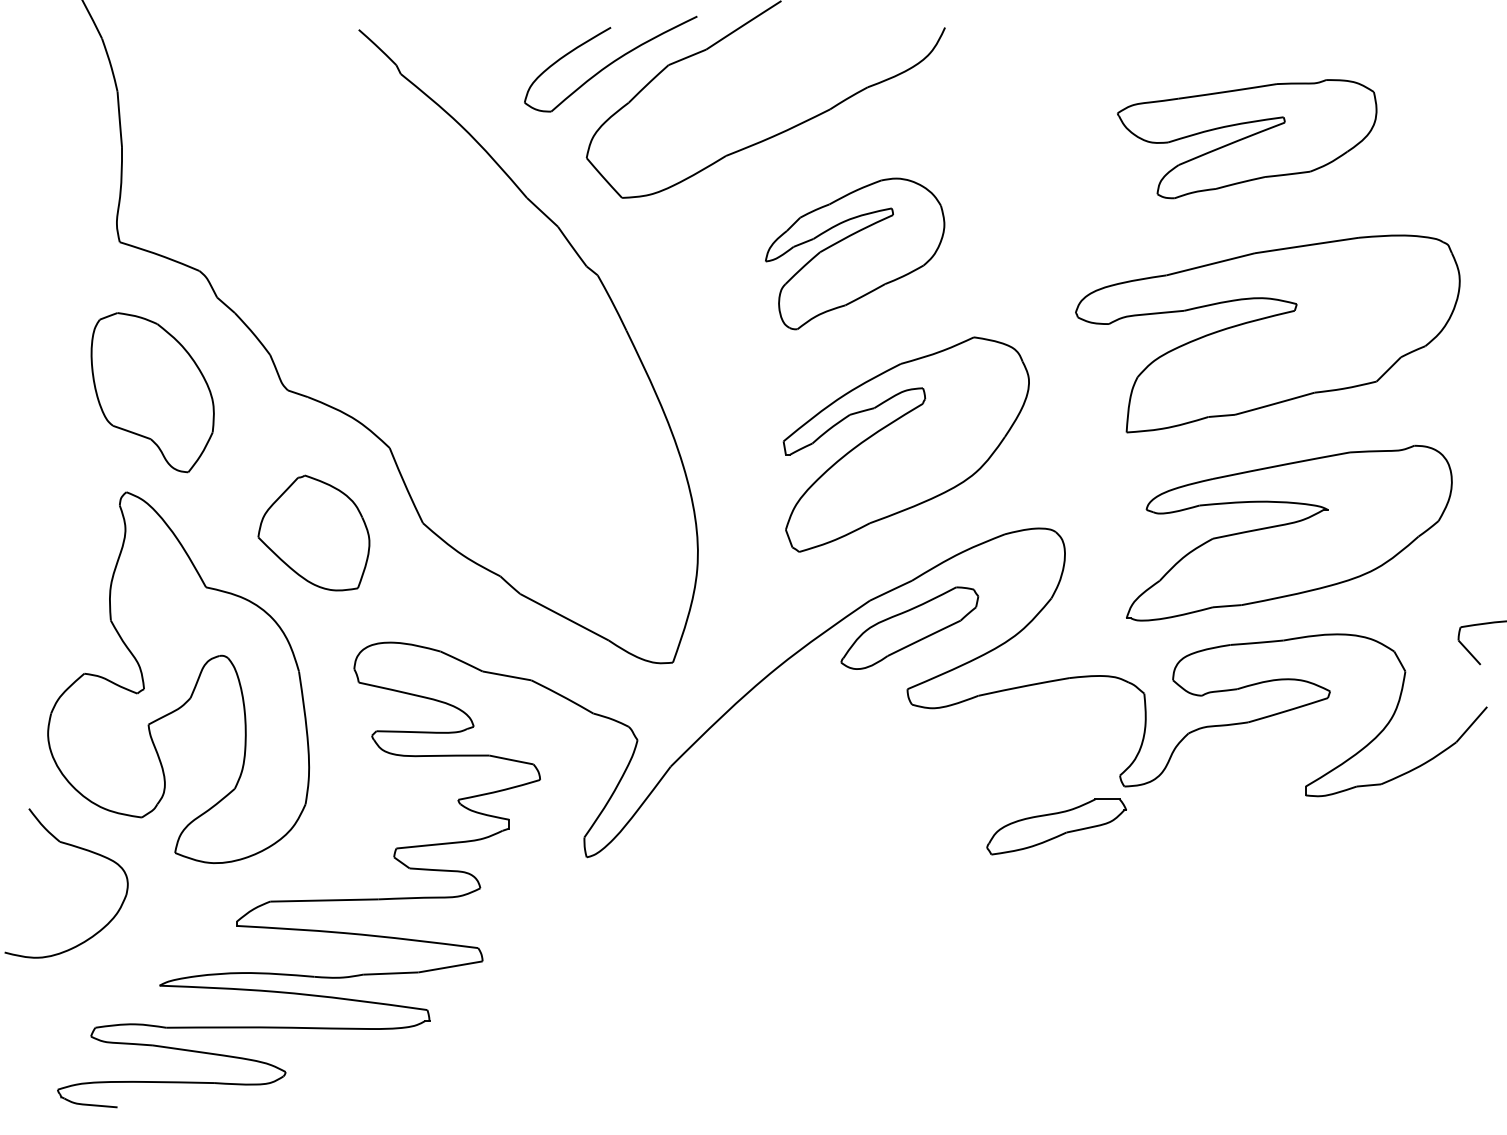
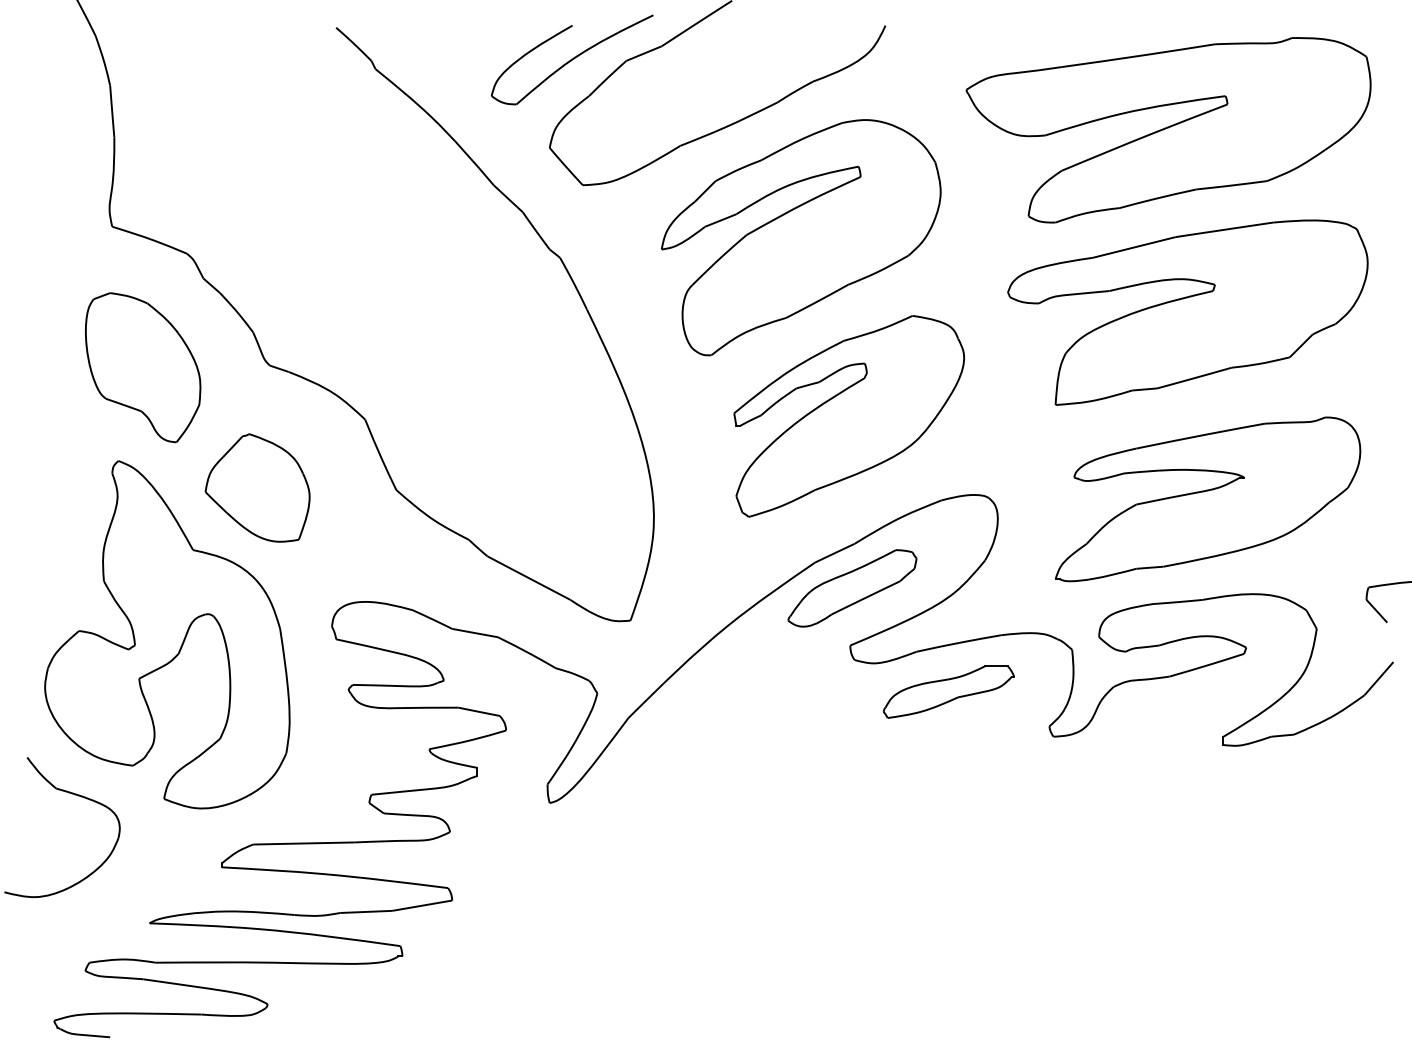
part: (1246, 138) -> (1167, 129), size x1.67
part: (854, 253) -> (800, 237), size x1.67
part: (313, 532) -> (257, 487), moved
part: (1056, 826) -> (948, 691), moved

